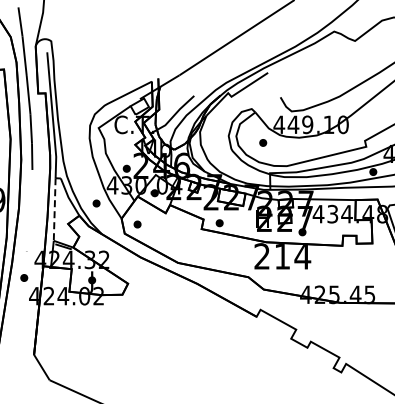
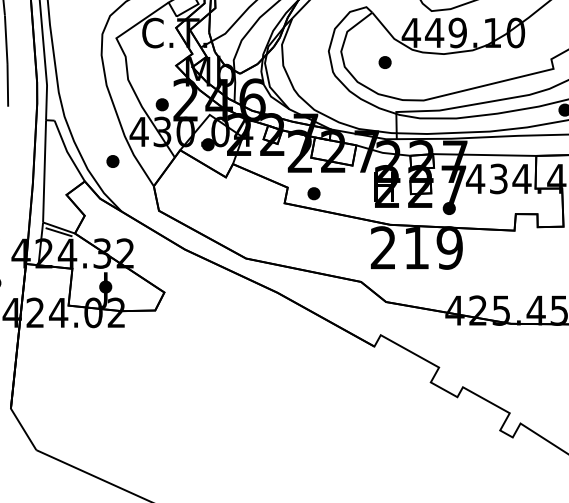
line: (54, 210) -> (44, 172), dashed -> solid
part: (137, 224) -> (179, 195), removed
text: (302, 257) -> (449, 249), 214 -> 219

